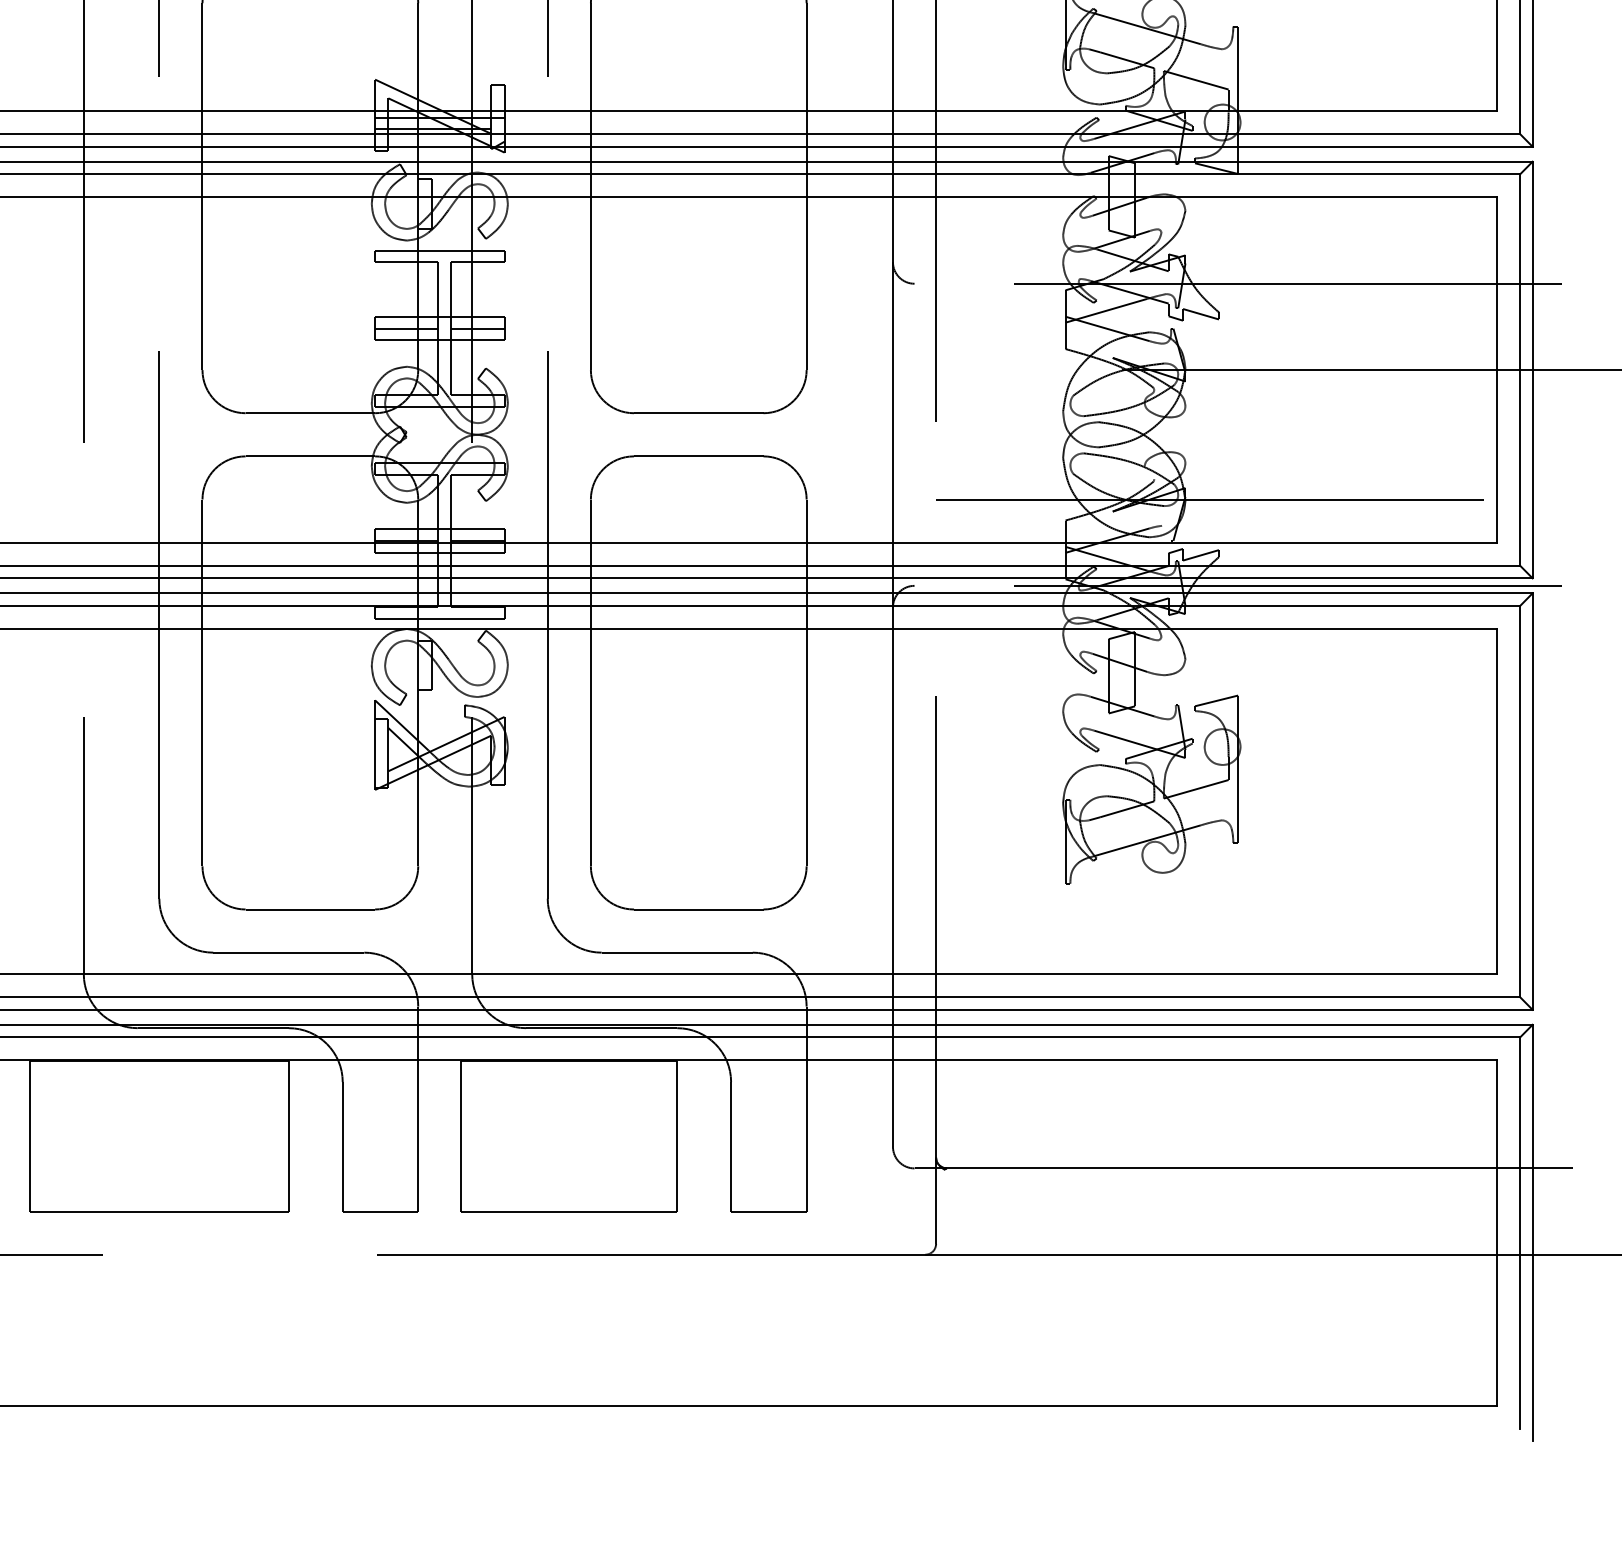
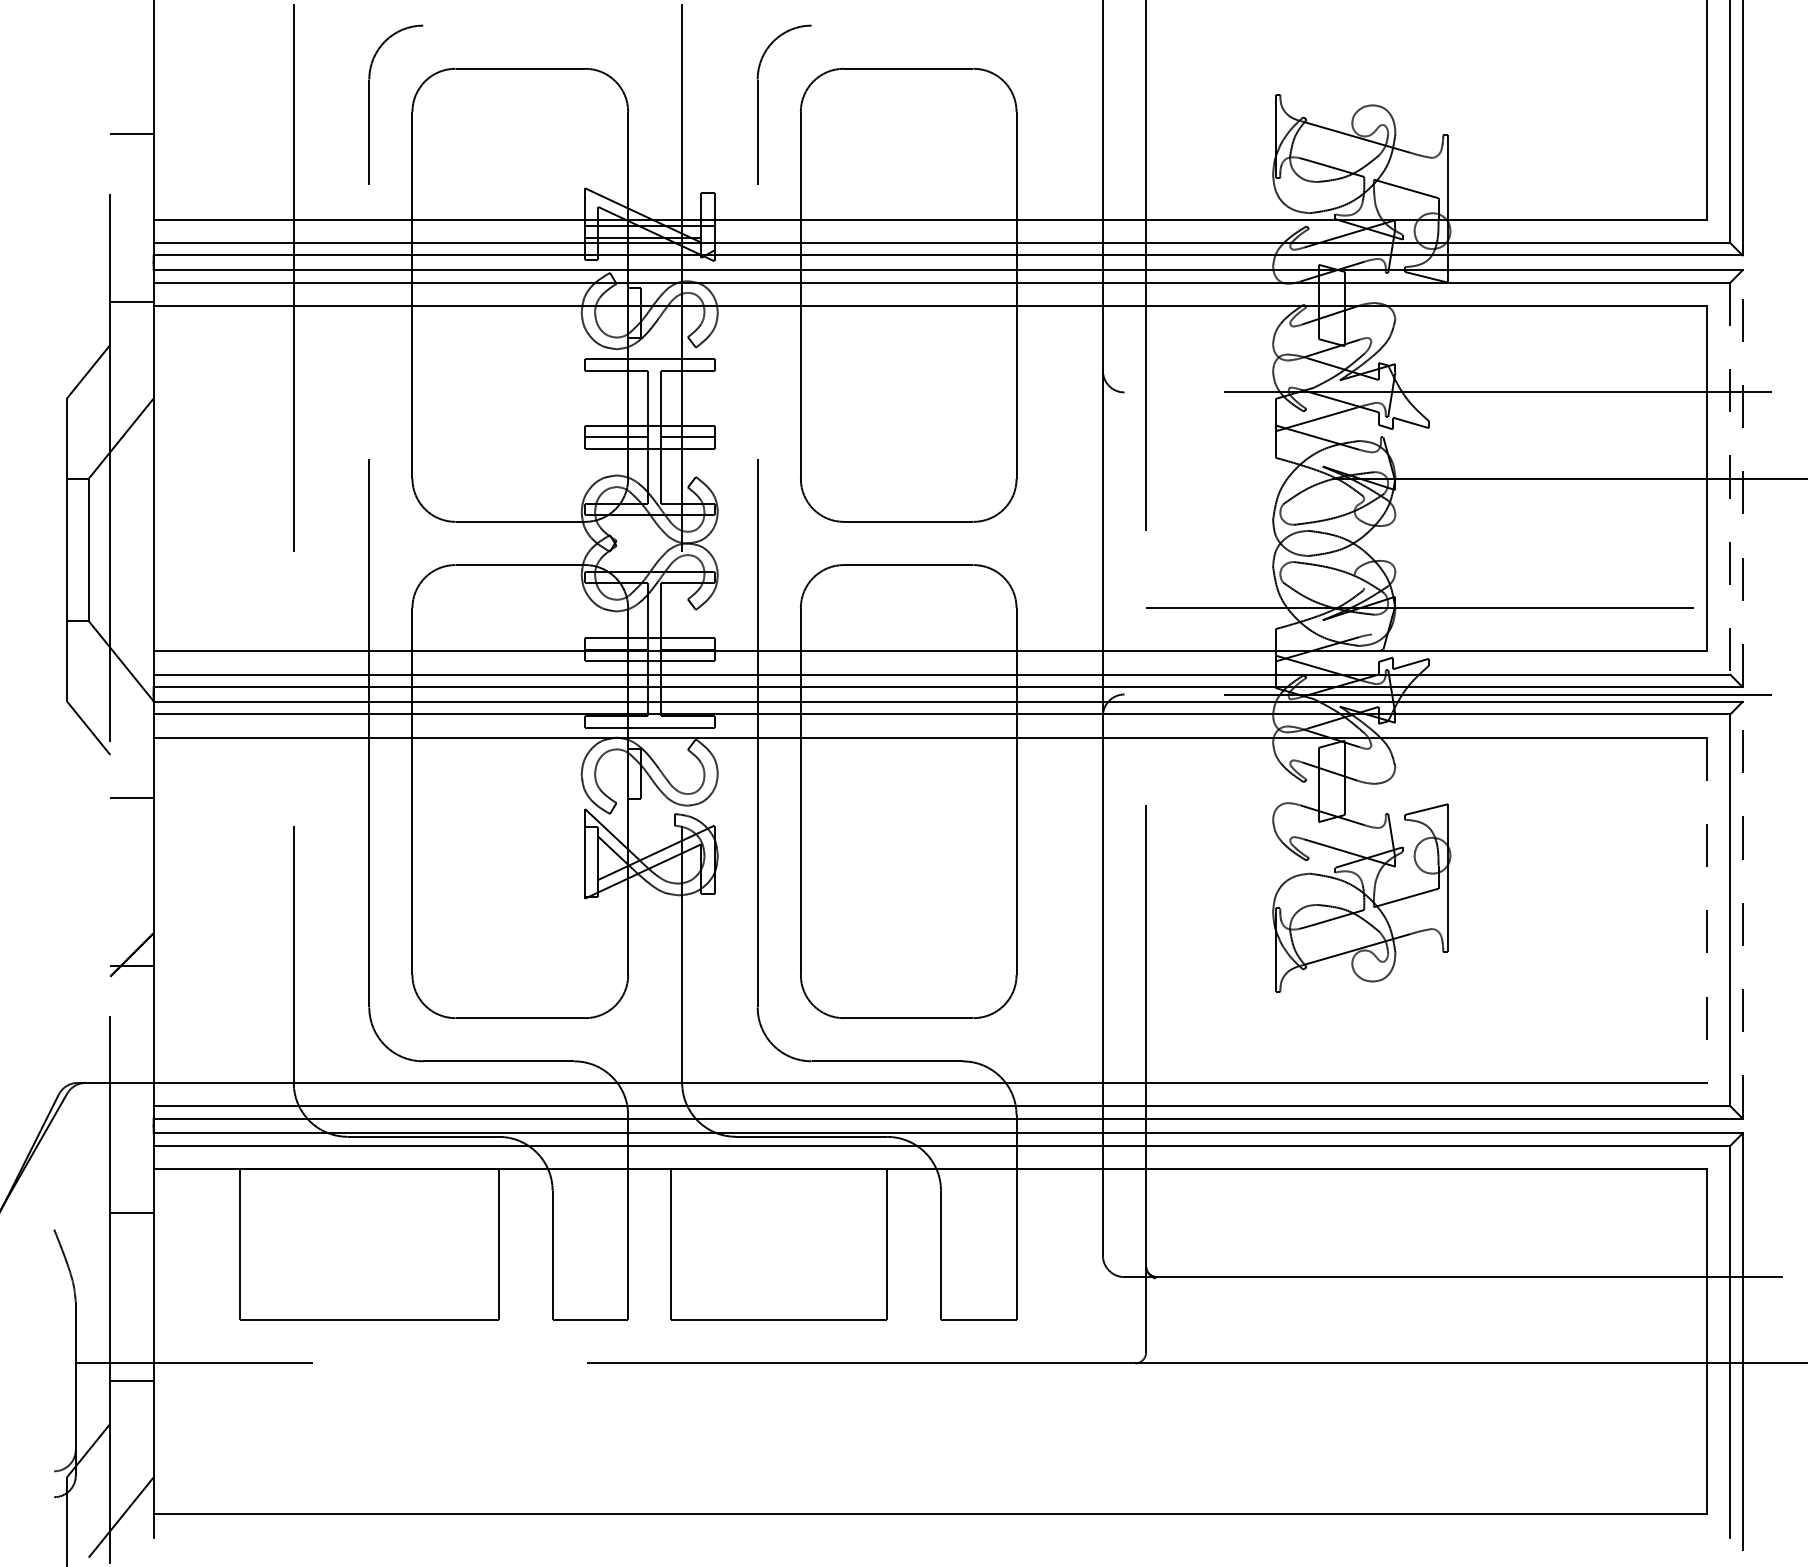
line: (1520, 369) -> (1730, 478), solid -> dashed
line: (1532, 369) -> (1742, 478), solid -> dashed
line: (1532, 800) -> (1742, 909), solid -> dashed
line: (1497, 801) -> (1707, 910), solid -> dashed

